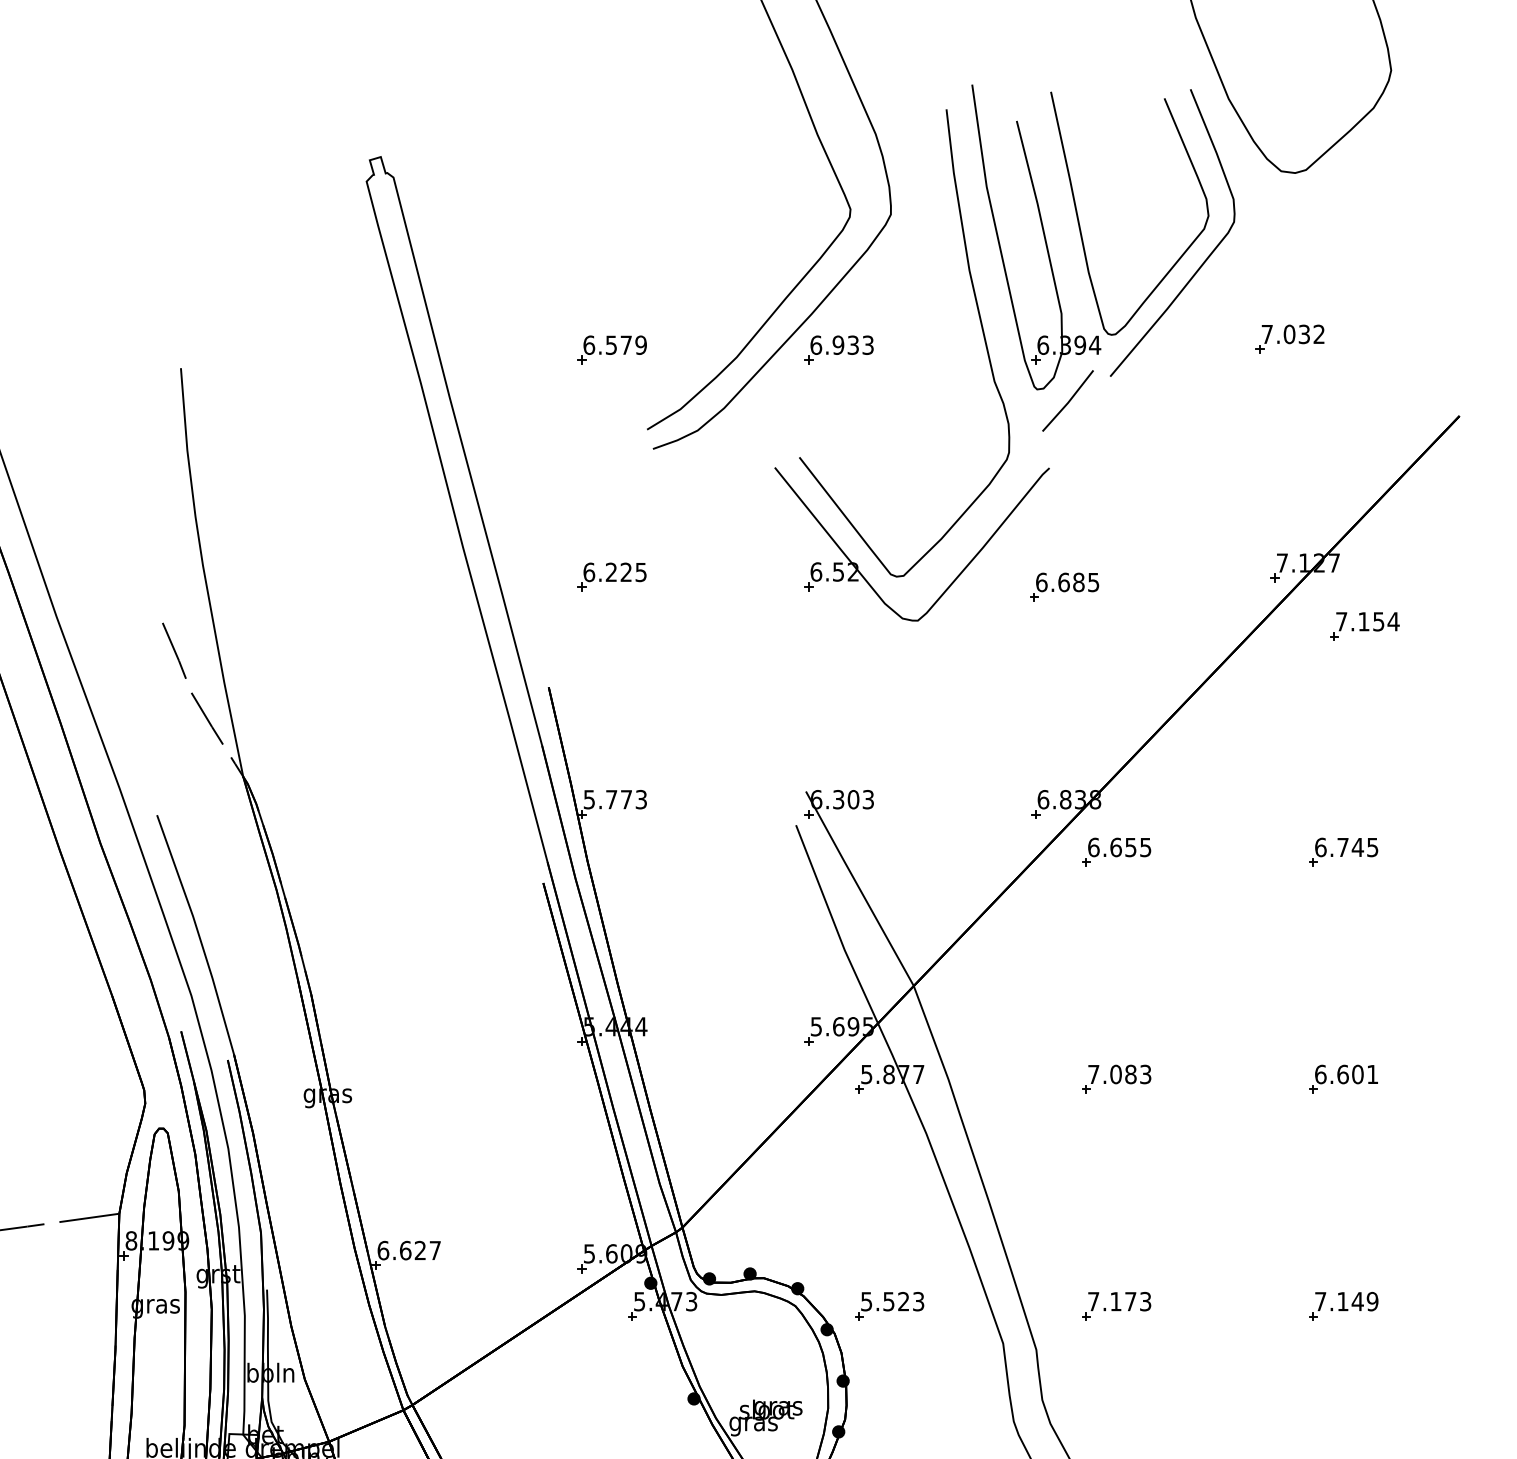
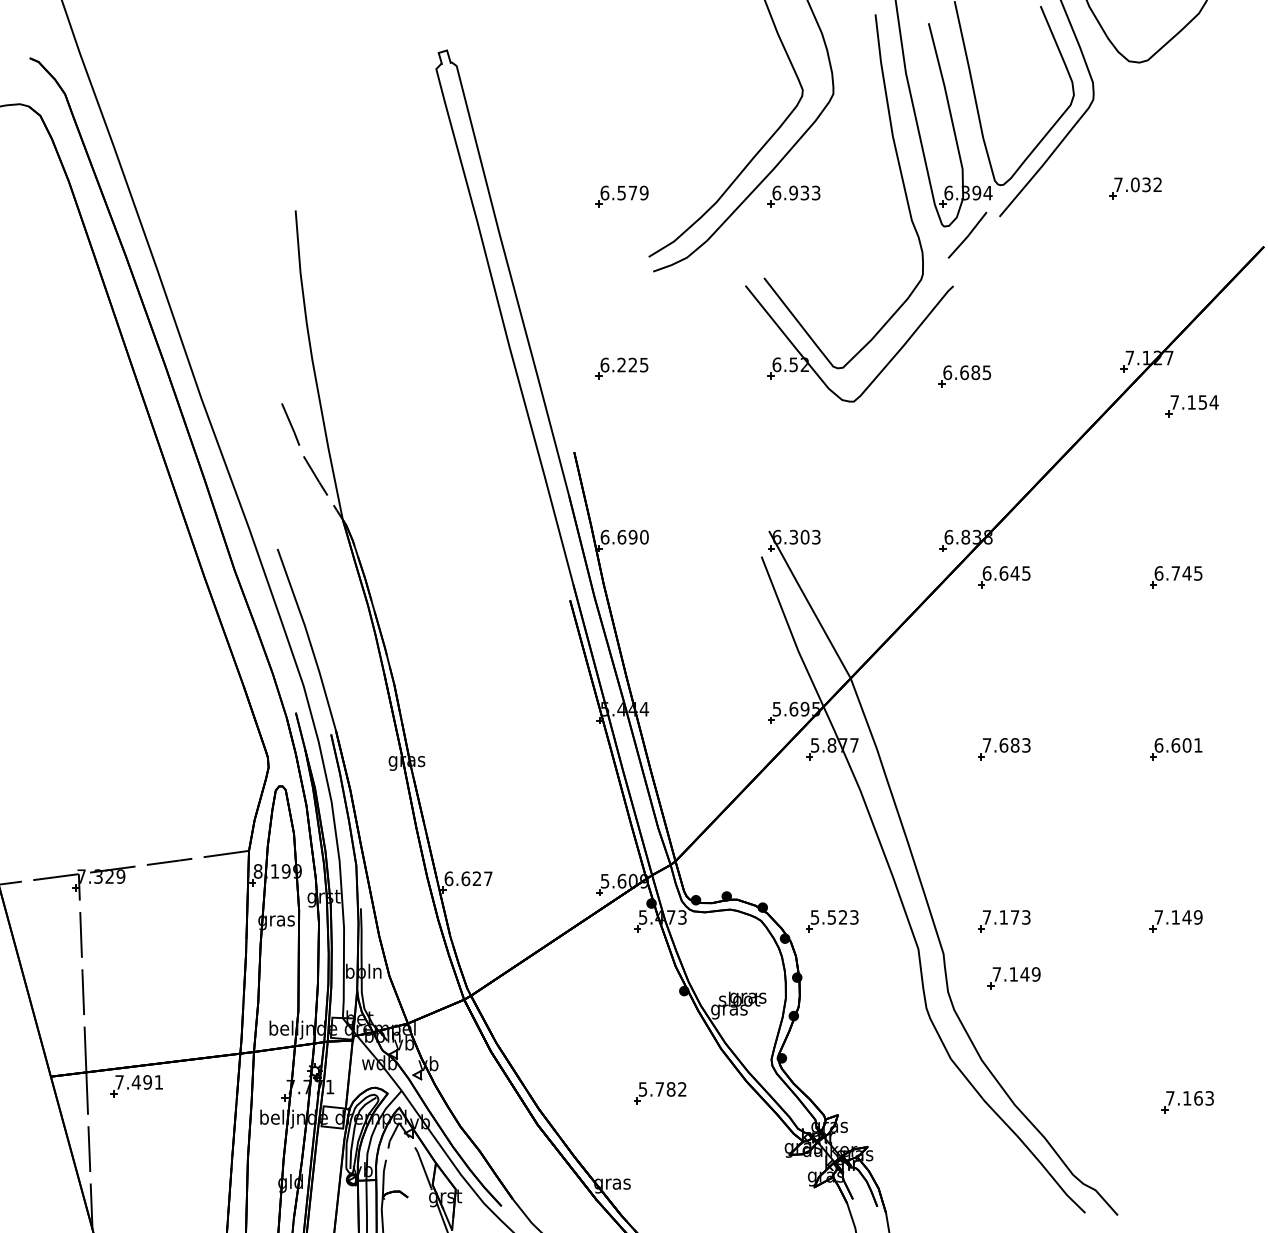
text: (615, 798) -> (624, 536), 5.773 -> 6.690
text: (1130, 847) -> (1014, 573), 6.655 -> 6.645
text: (1115, 1074) -> (1003, 745), 7.083 -> 7.683
part: (1128, 1382) -> (1013, 978), added

